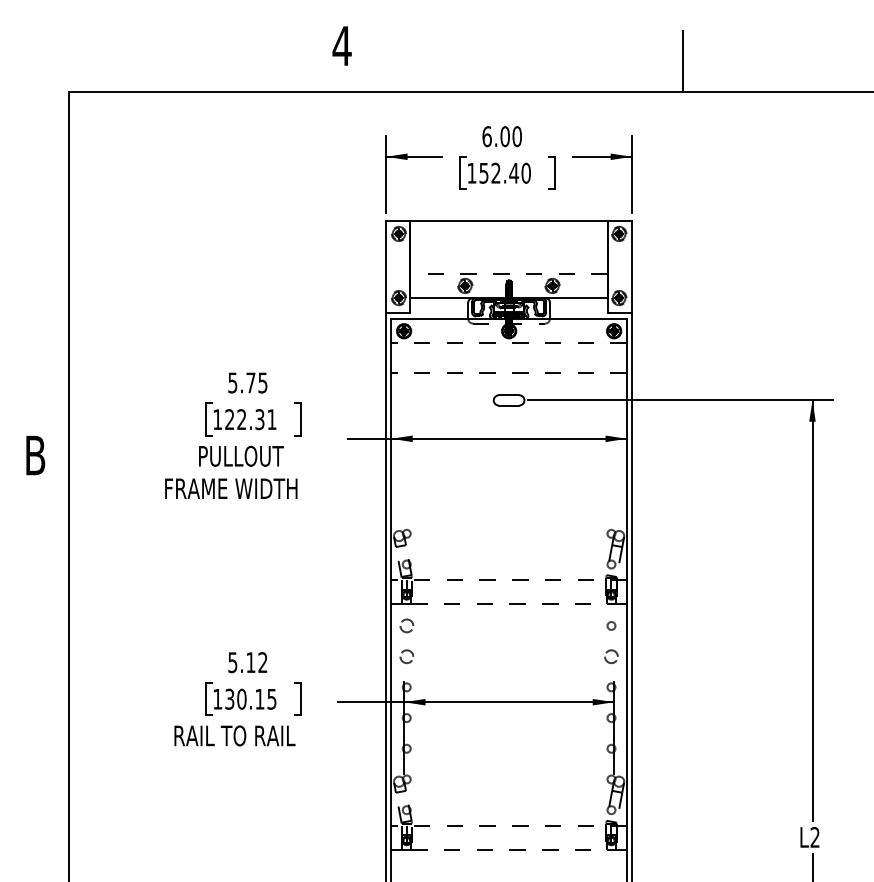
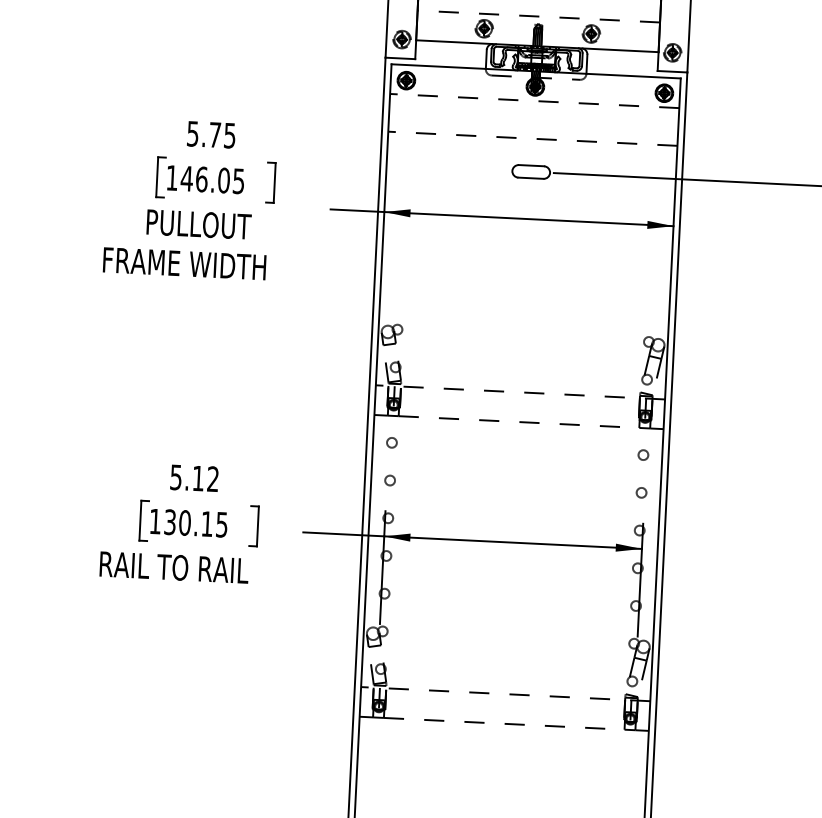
text: (250, 419) -> (212, 179), 122.31 -> 146.05
part: (406, 625) -> (391, 442), size x0.62
part: (406, 656) -> (389, 480), size x0.62
part: (611, 656) -> (641, 492), size x0.62

